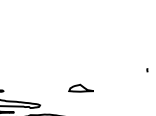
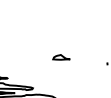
part: (81, 88) -> (61, 57), moved

